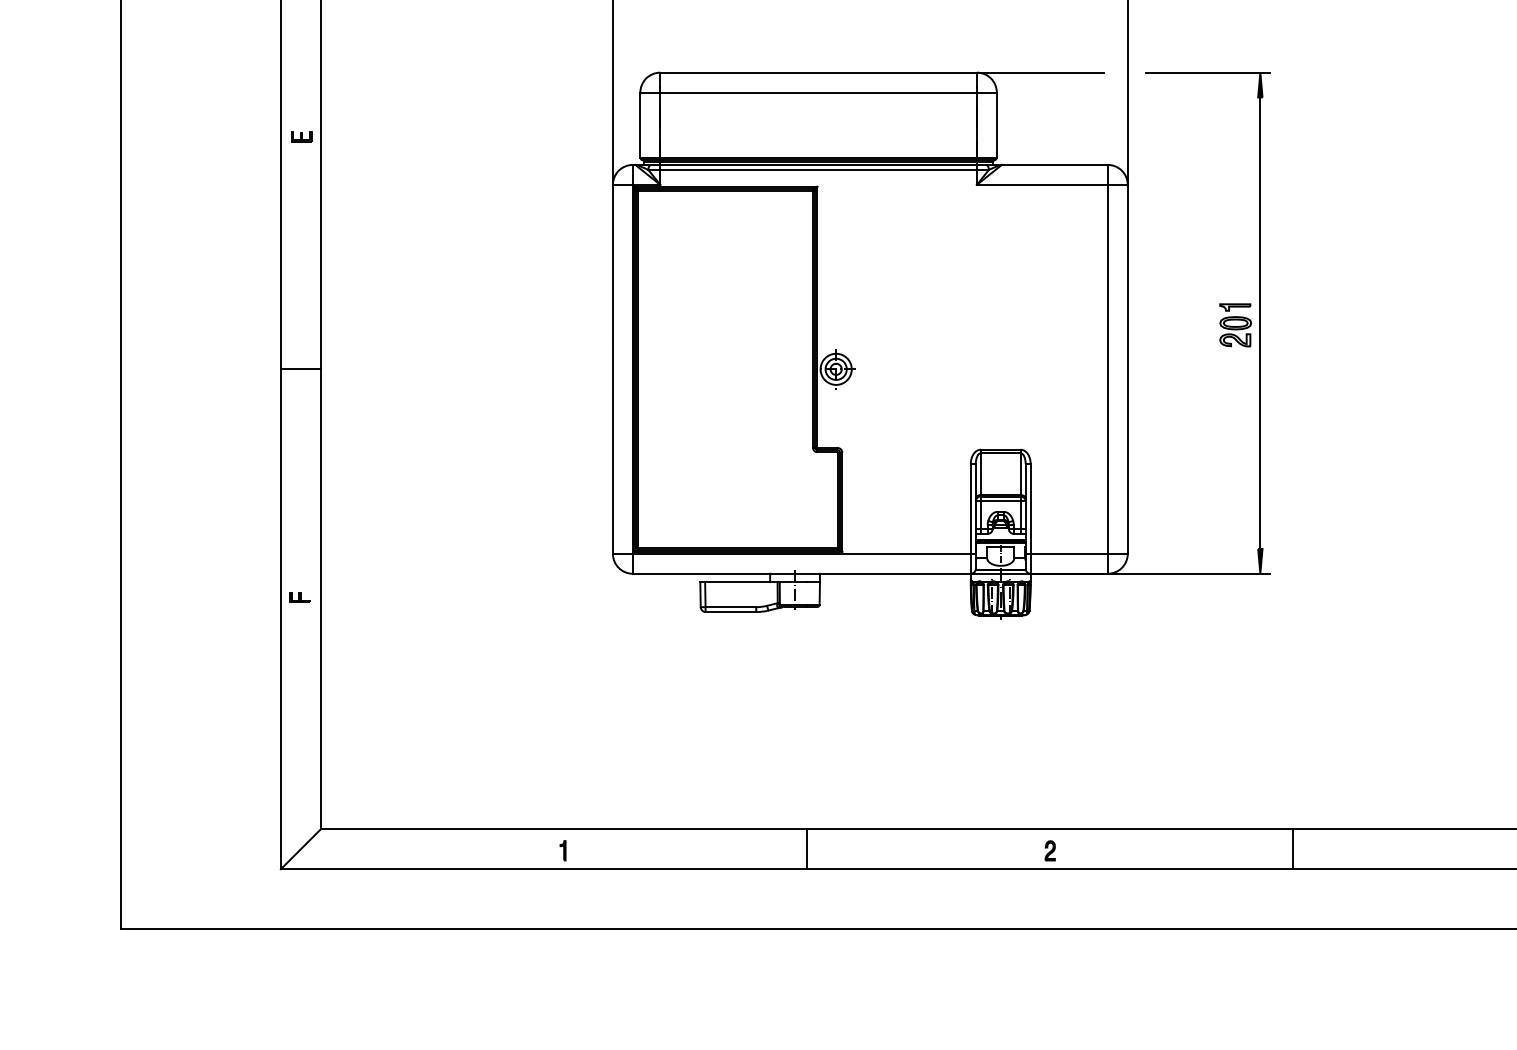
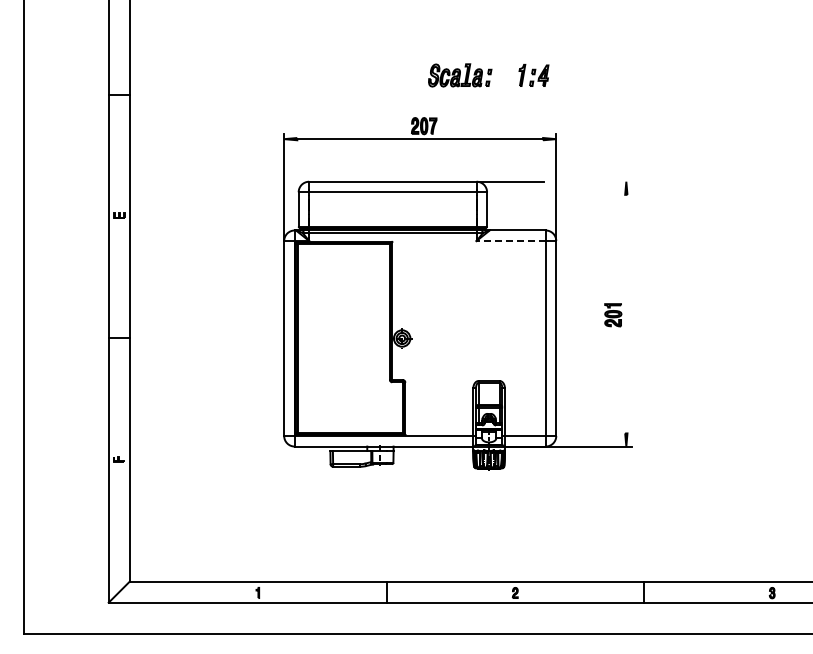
line: (1207, 72) -> (598, 181), removed
line: (1043, 185) -> (511, 241), solid -> dashed
line: (1260, 322) -> (626, 313), removed

